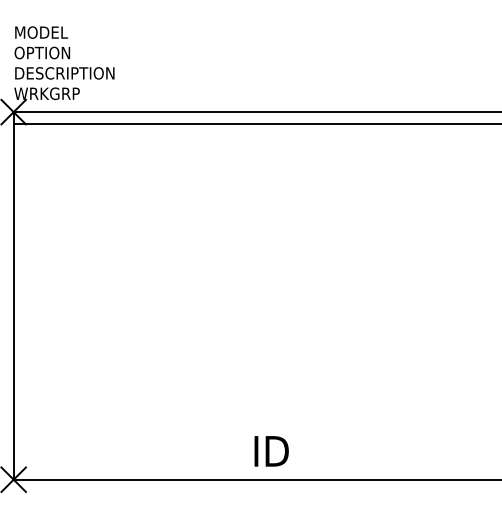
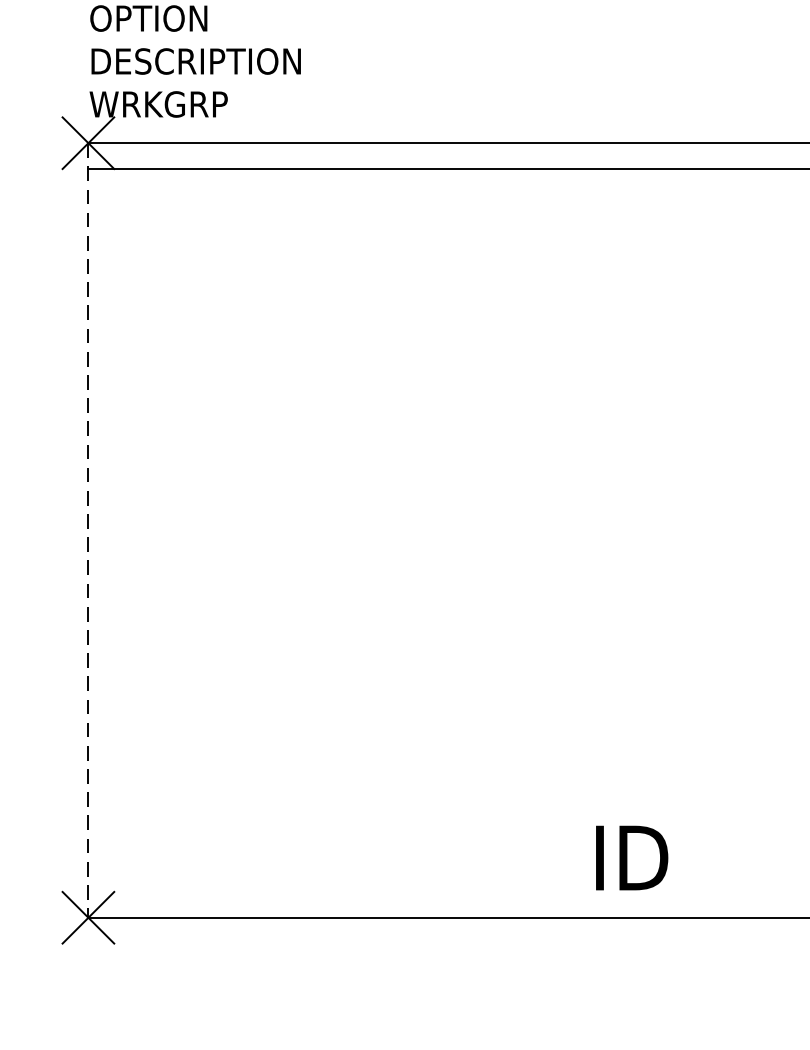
line: (13, 295) -> (87, 529), solid -> dashed

